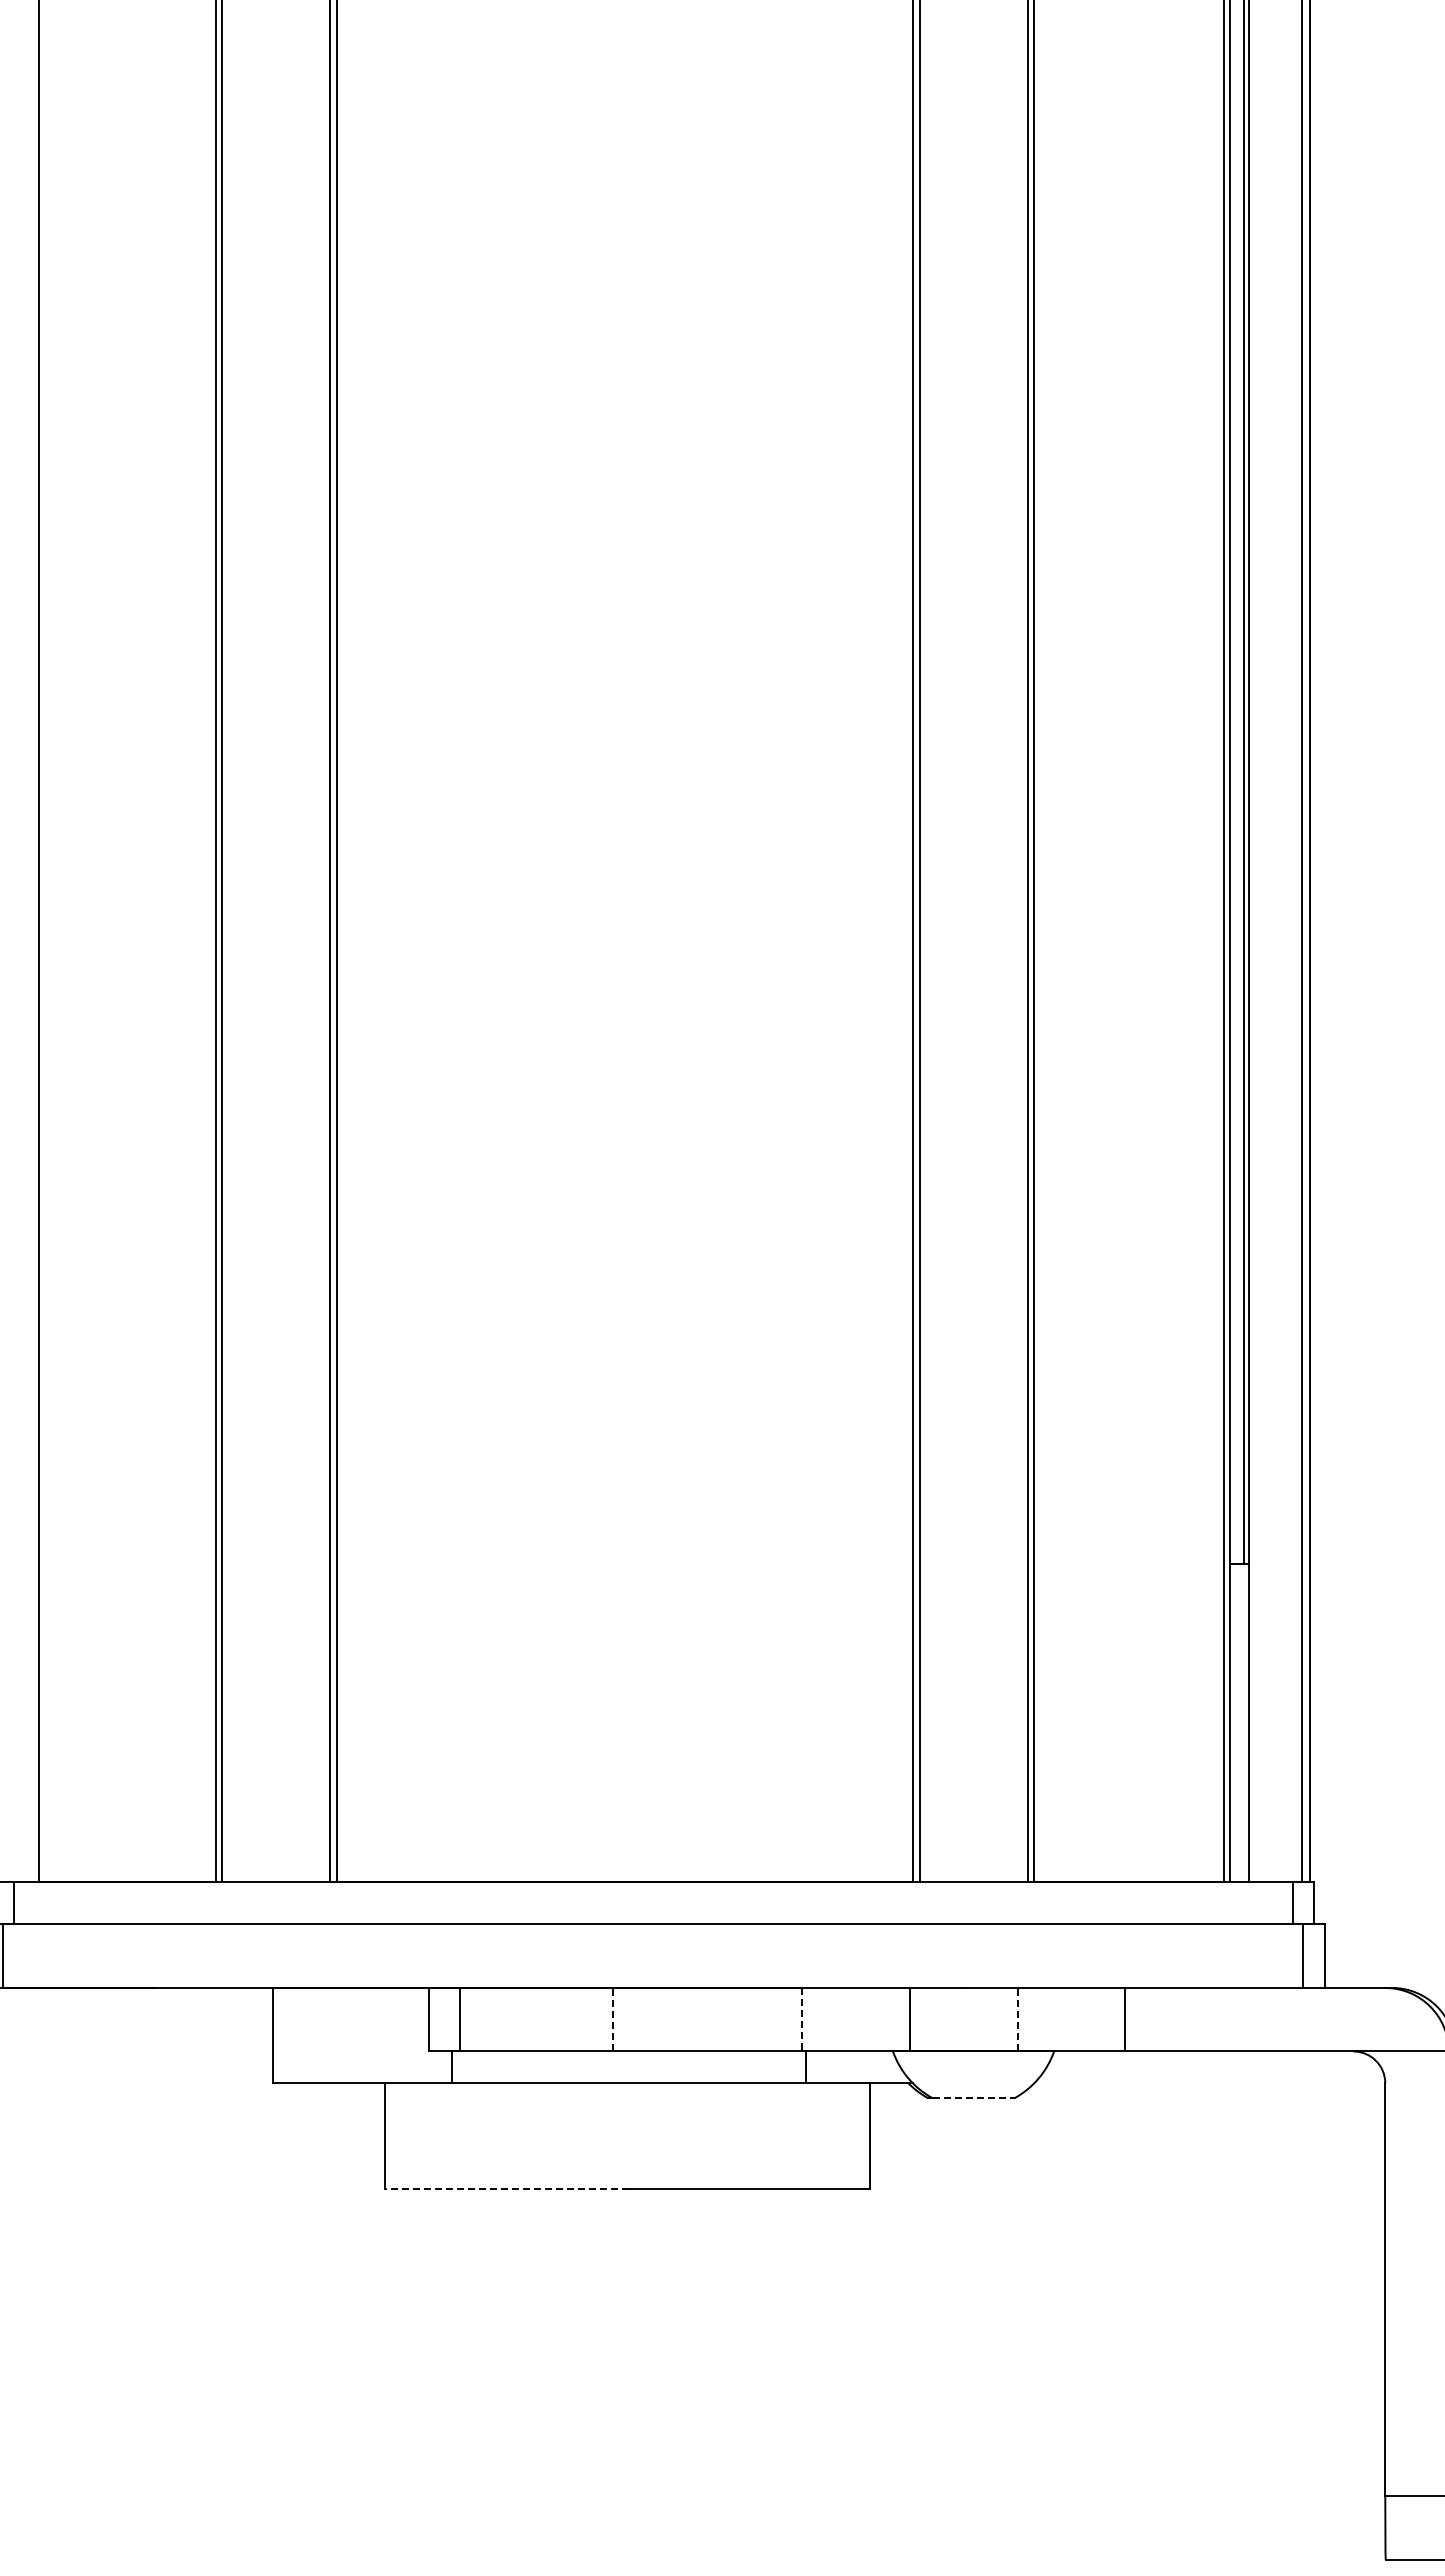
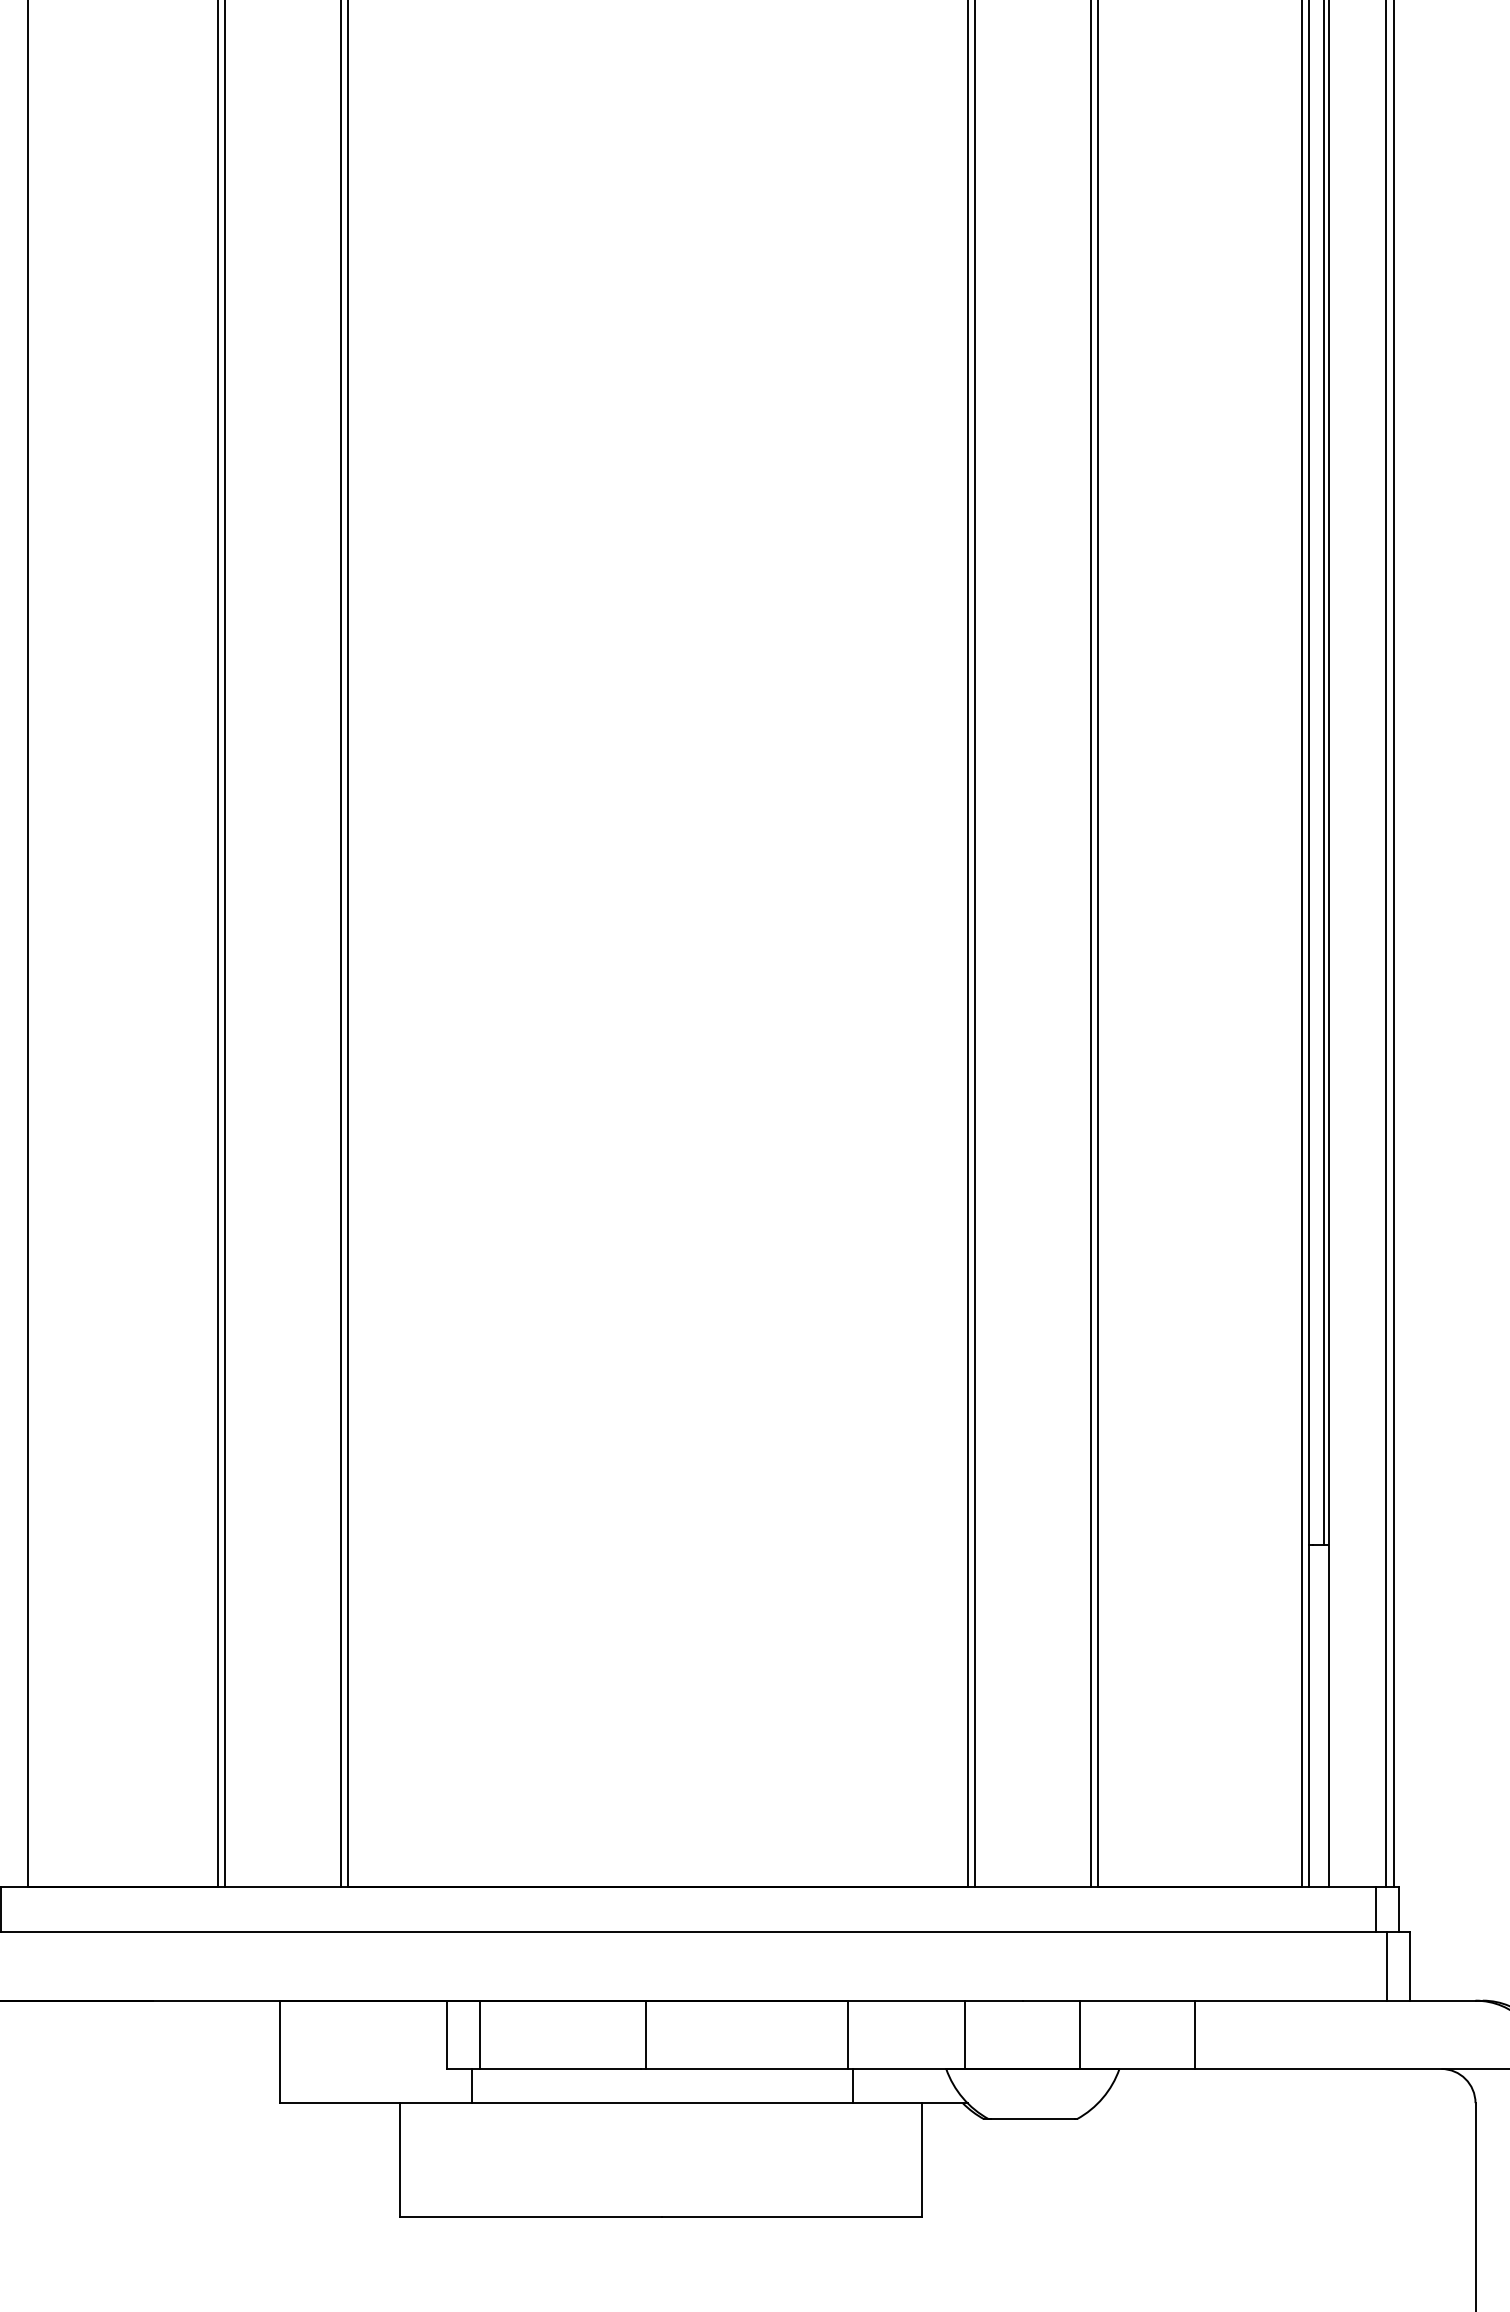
line: (613, 2019) -> (645, 2034), dashed -> solid
line: (801, 2019) -> (847, 2034), dashed -> solid
line: (1017, 2019) -> (1080, 2034), dashed -> solid
line: (973, 2098) -> (1032, 2119), dashed -> solid
line: (506, 2189) -> (530, 2217), dashed -> solid

